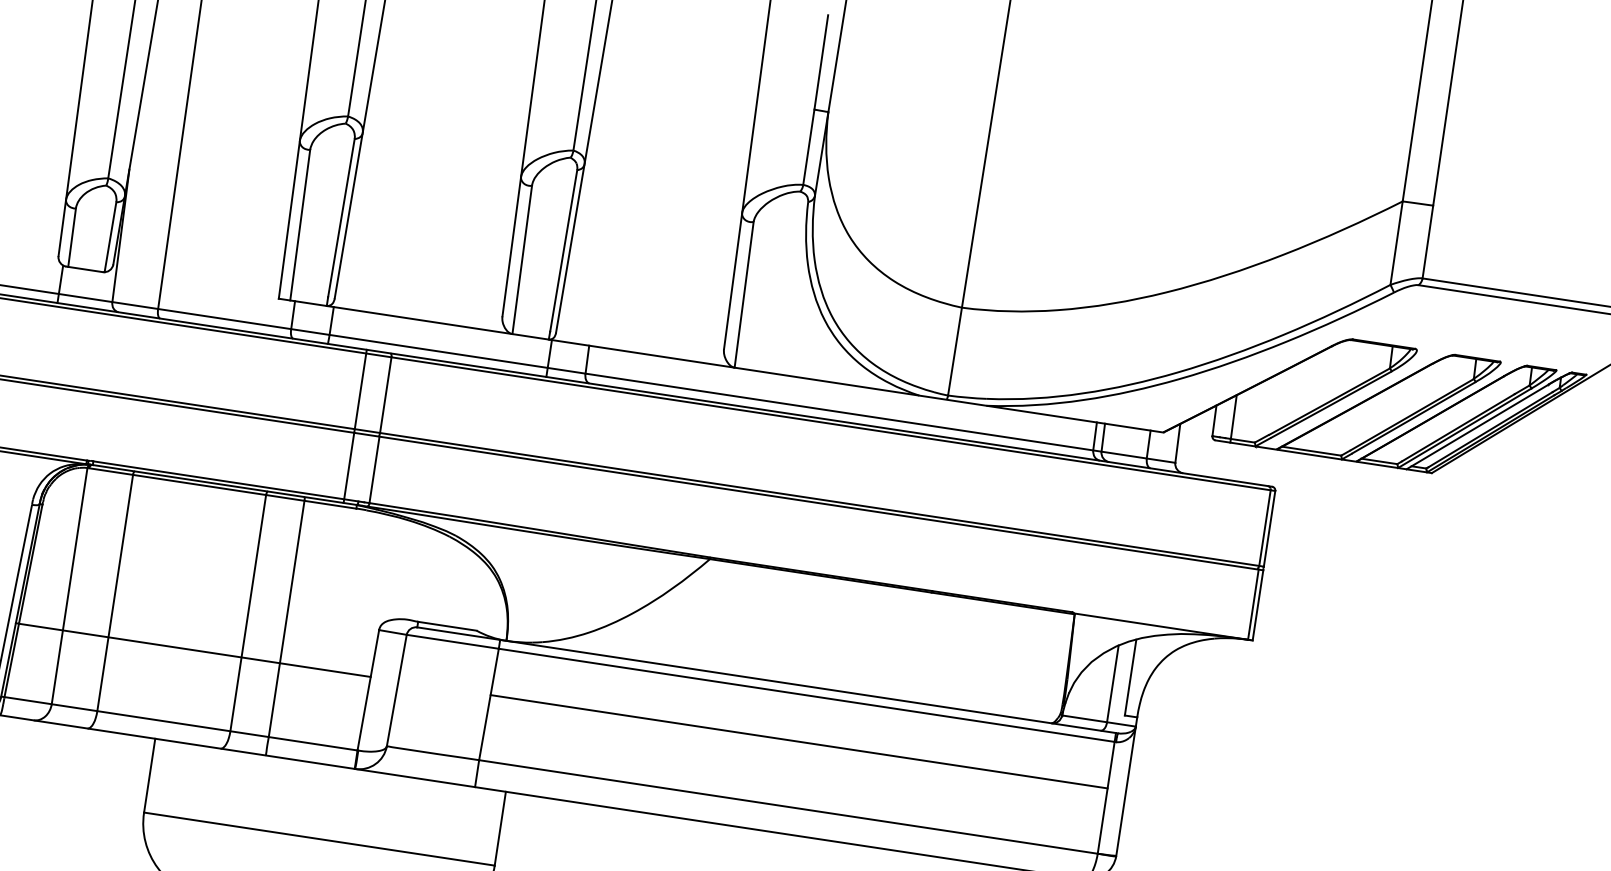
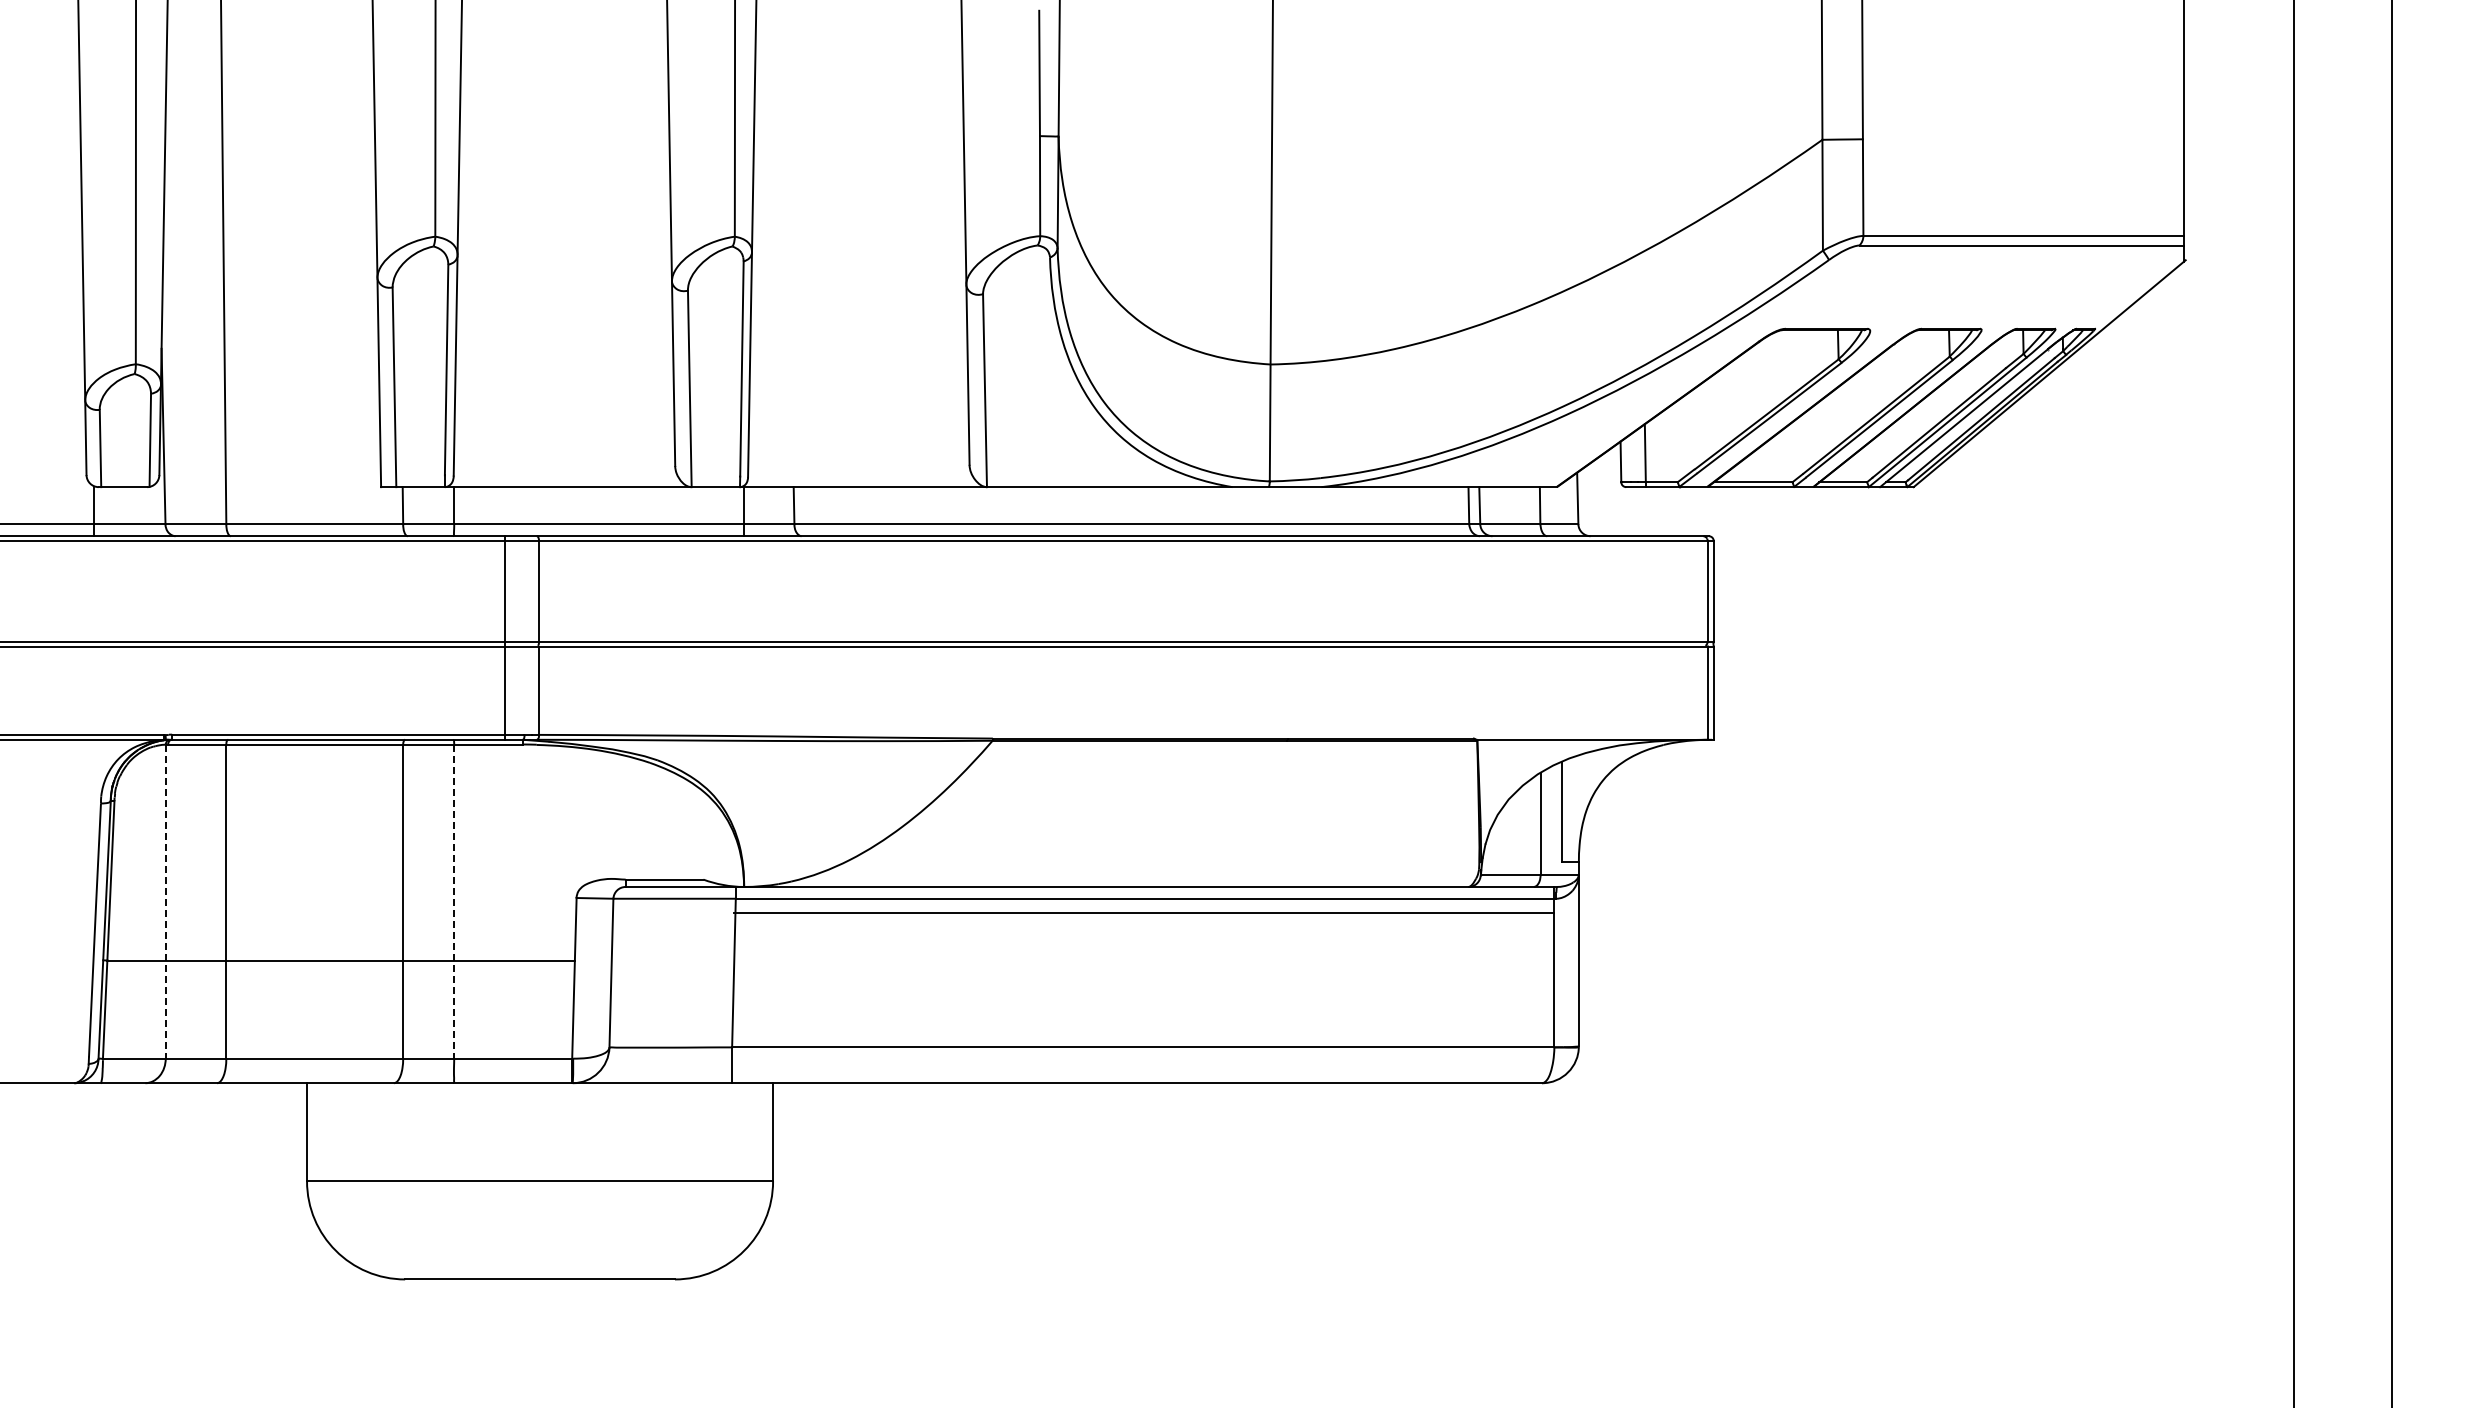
line: (69, 585) -> (165, 901), solid -> dashed
line: (286, 618) -> (454, 901), solid -> dashed
line: (799, 741) -> (1144, 912), moved

